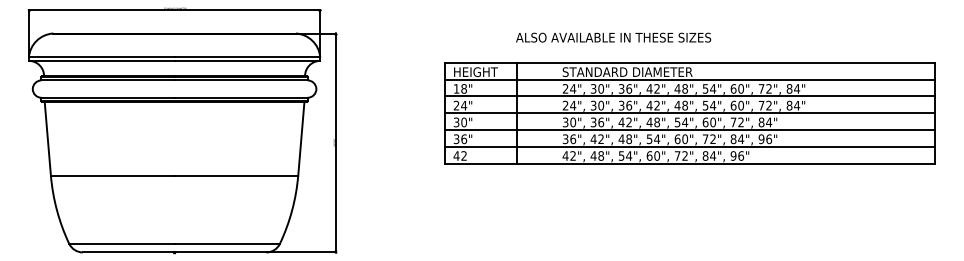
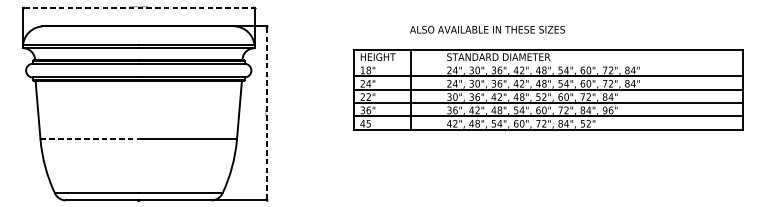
line: (175, 10) -> (139, 8), solid -> dashed
line: (690, 79) -> (548, 62), removed
text: (460, 122) -> (365, 97), 30" -> 22"
text: (685, 122) -> (544, 97), 54", -> 52",
line: (335, 142) -> (266, 113), solid -> dashed
text: (463, 155) -> (368, 123), 42 -> 45
text: (737, 155) -> (585, 123), 96" -> 52"
line: (112, 175) -> (89, 139), solid -> dashed

